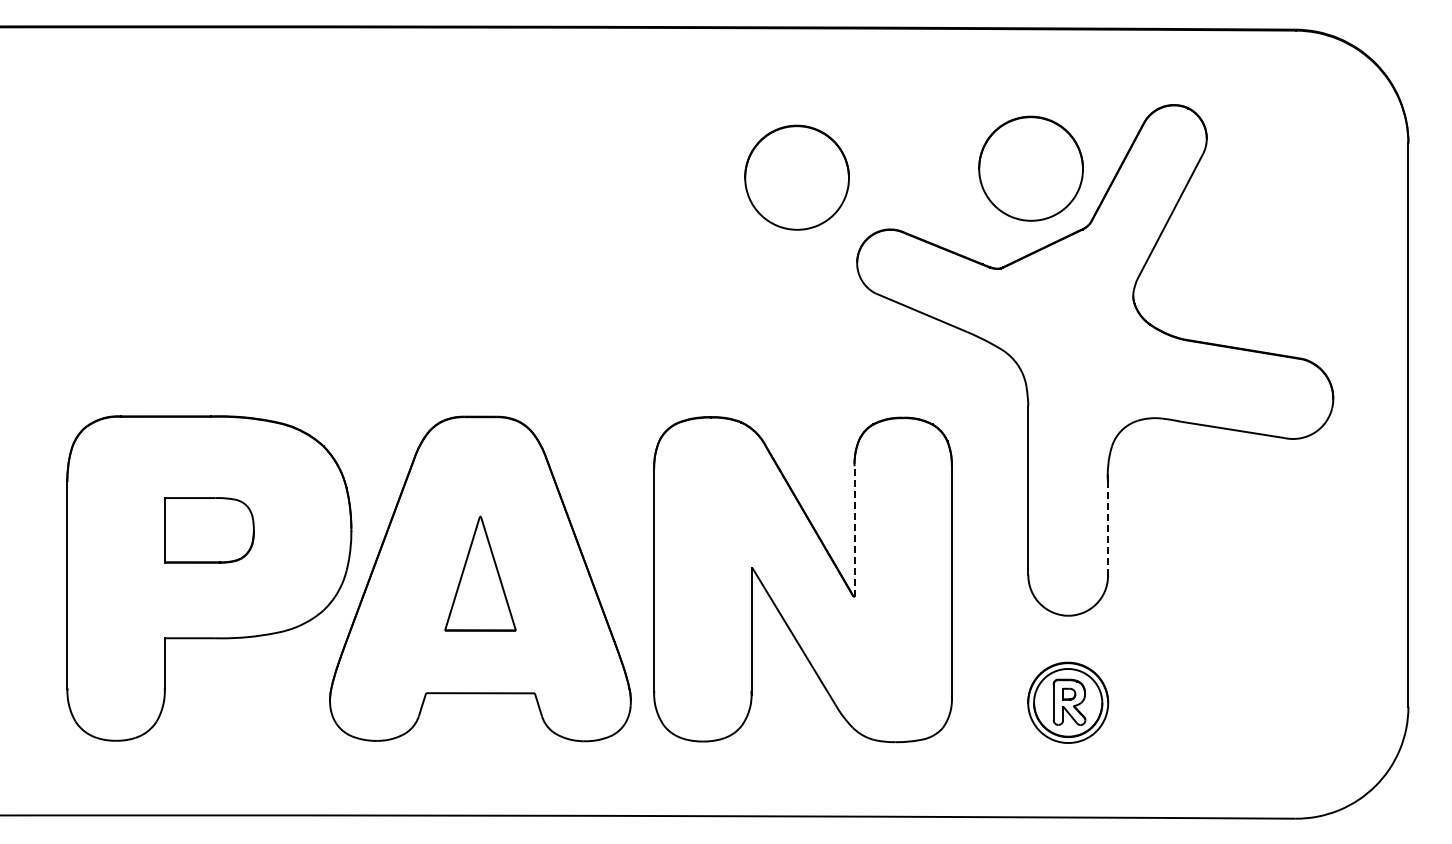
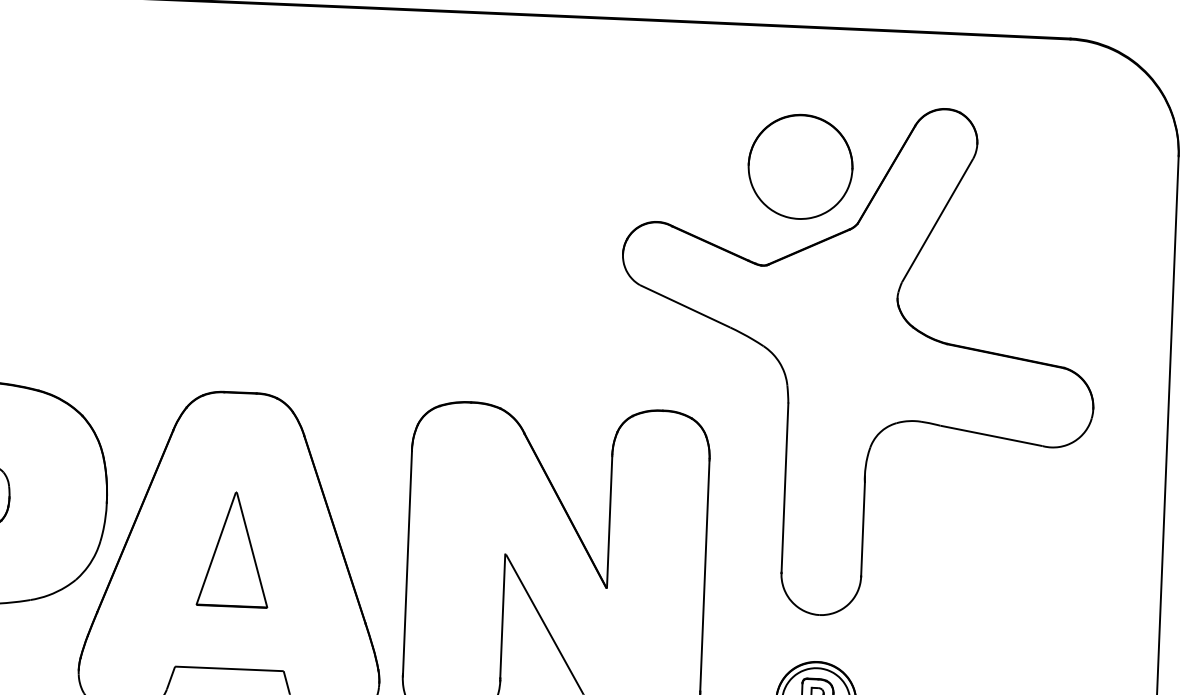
part: (796, 177) -> (565, 166), removed
line: (1108, 528) -> (863, 529), dashed -> solid
line: (854, 531) -> (609, 522), dashed -> solid

